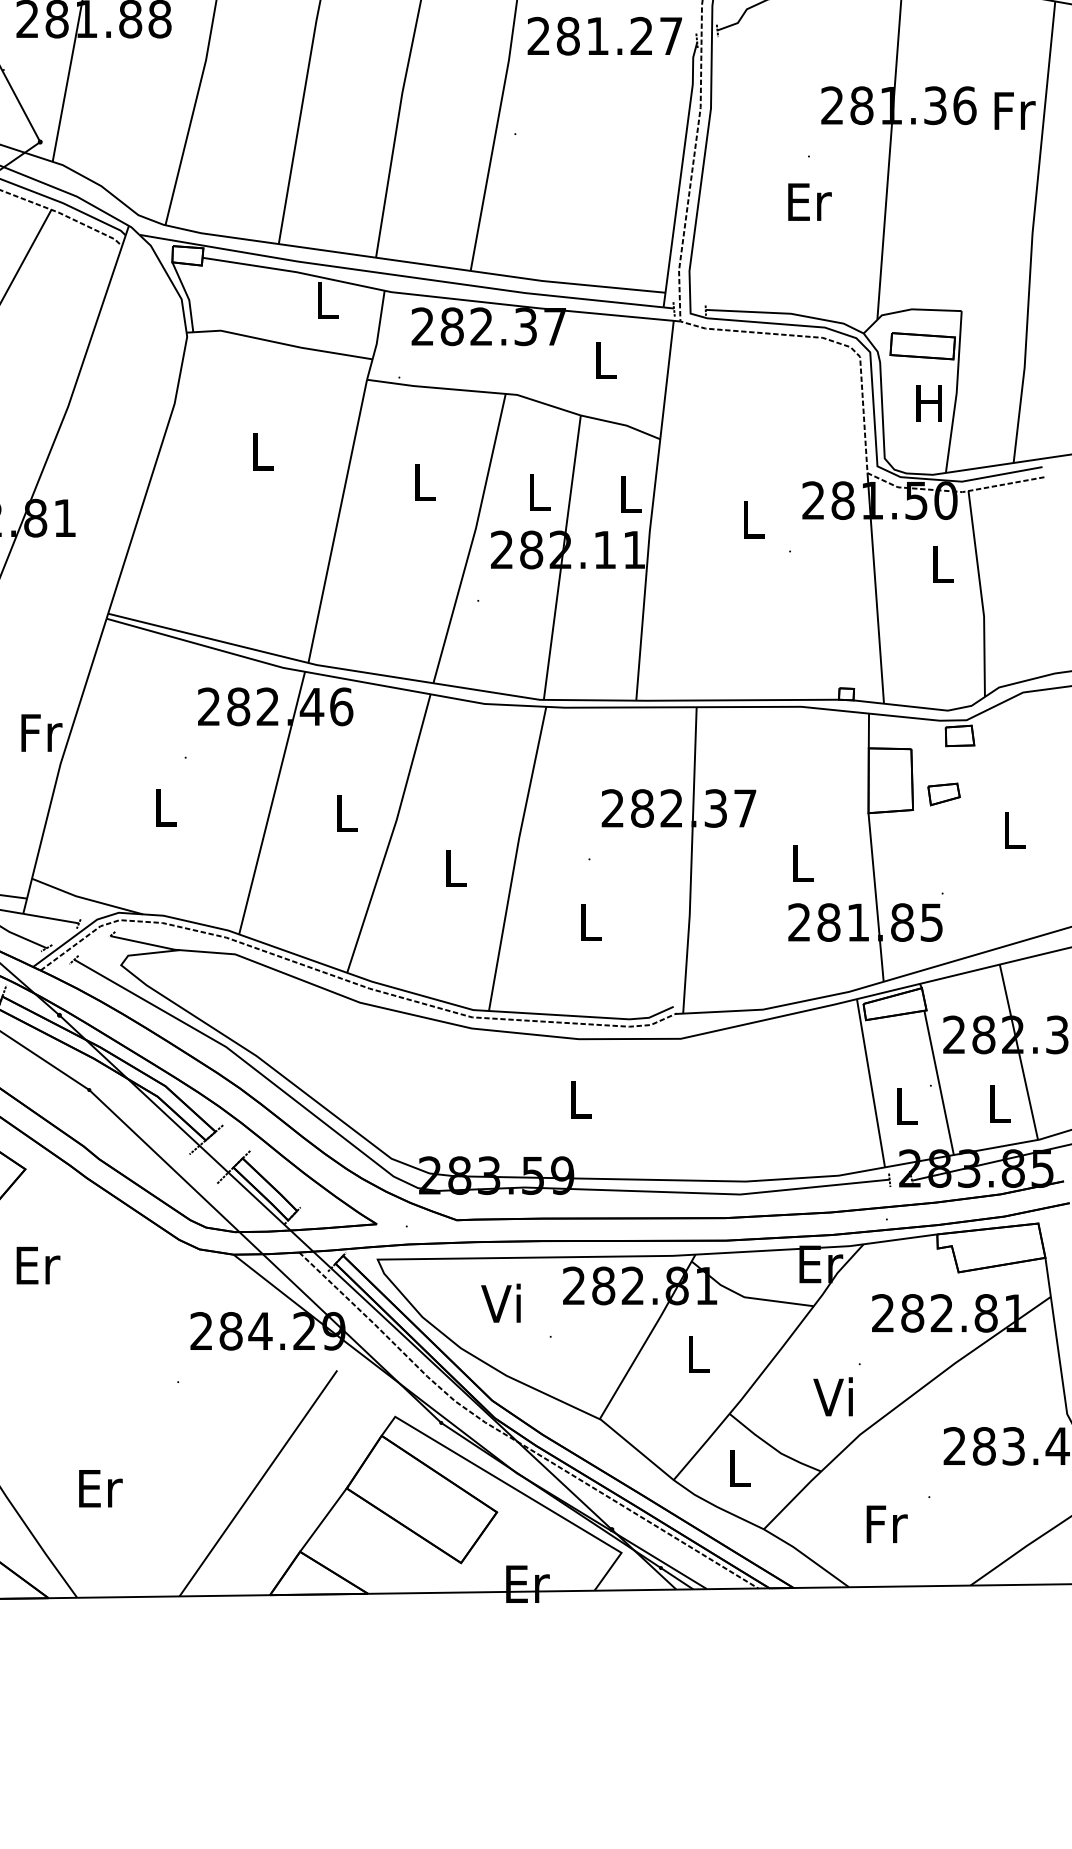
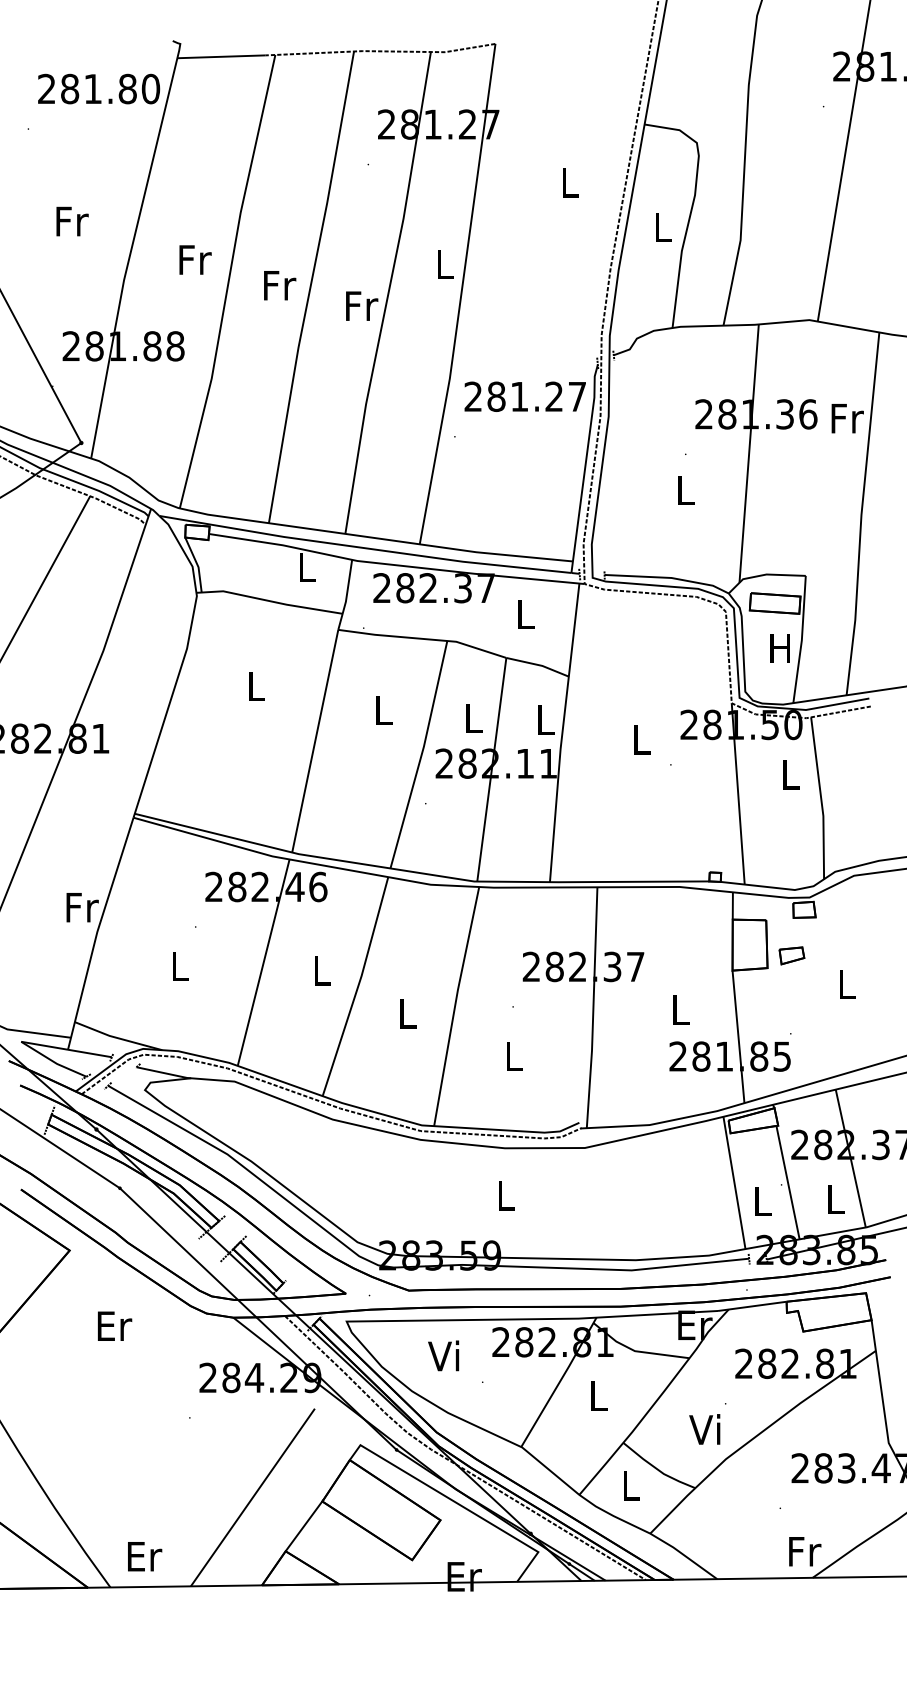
text: (603, 35) -> (524, 396), moved
text: (809, 201) -> (686, 489), Er -> L
text: (39, 1264) -> (115, 1325), moved
text: (101, 1488) -> (145, 1556), moved
text: (887, 1524) -> (805, 1551), moved

